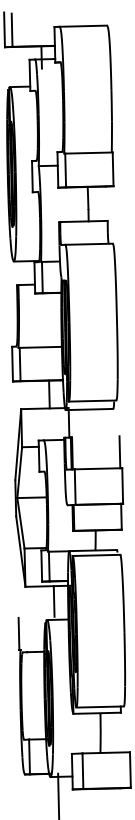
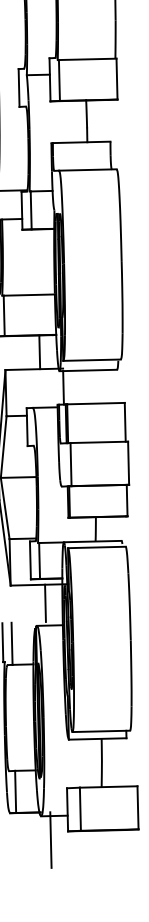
line: (95, 436) -> (95, 403), added
line: (26, 634) -> (11, 643), added

